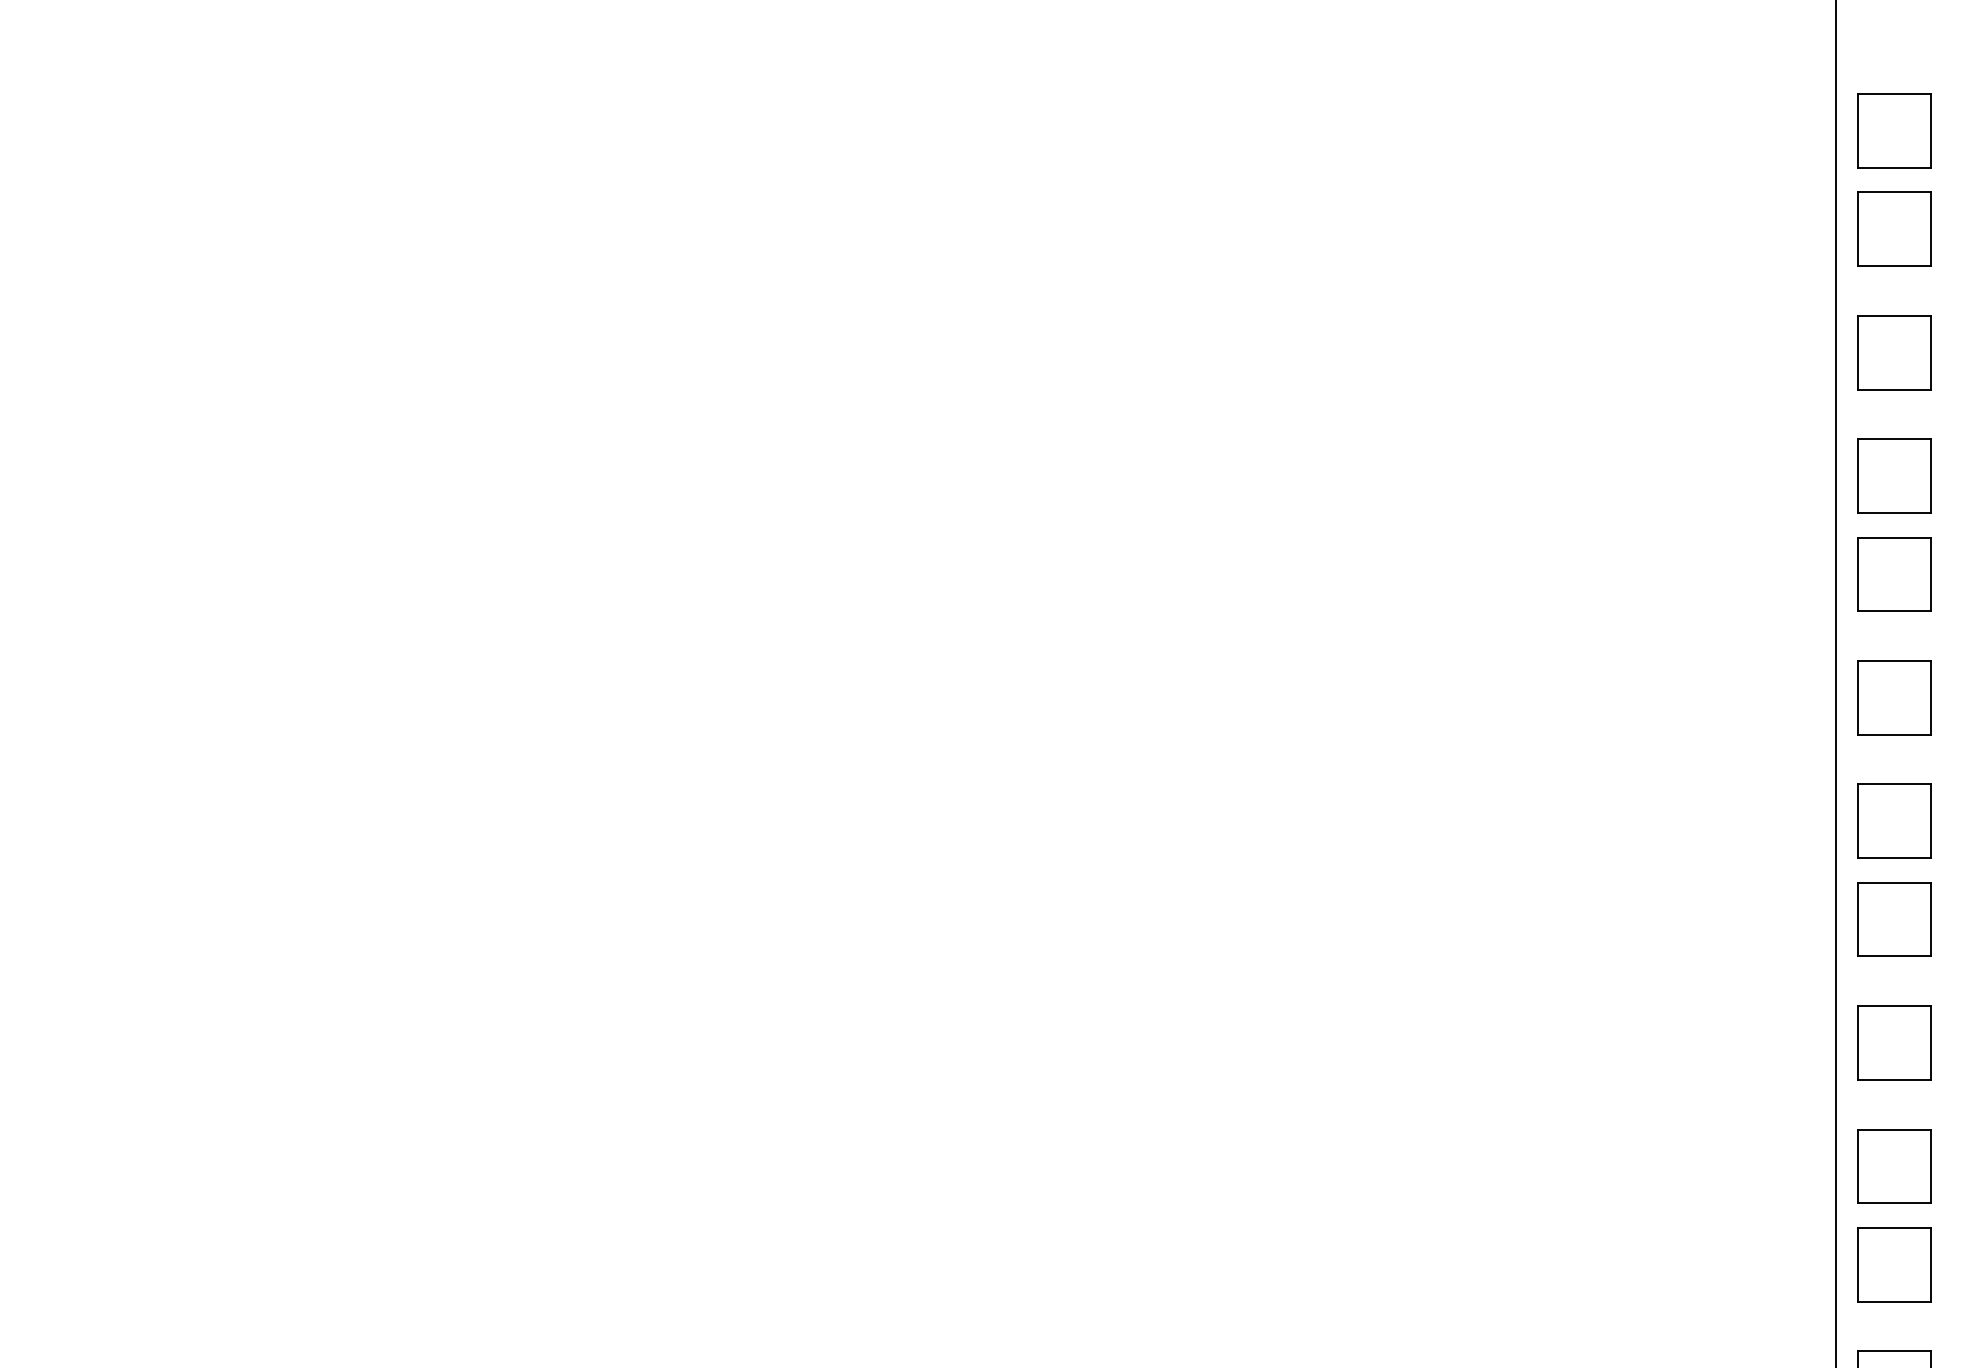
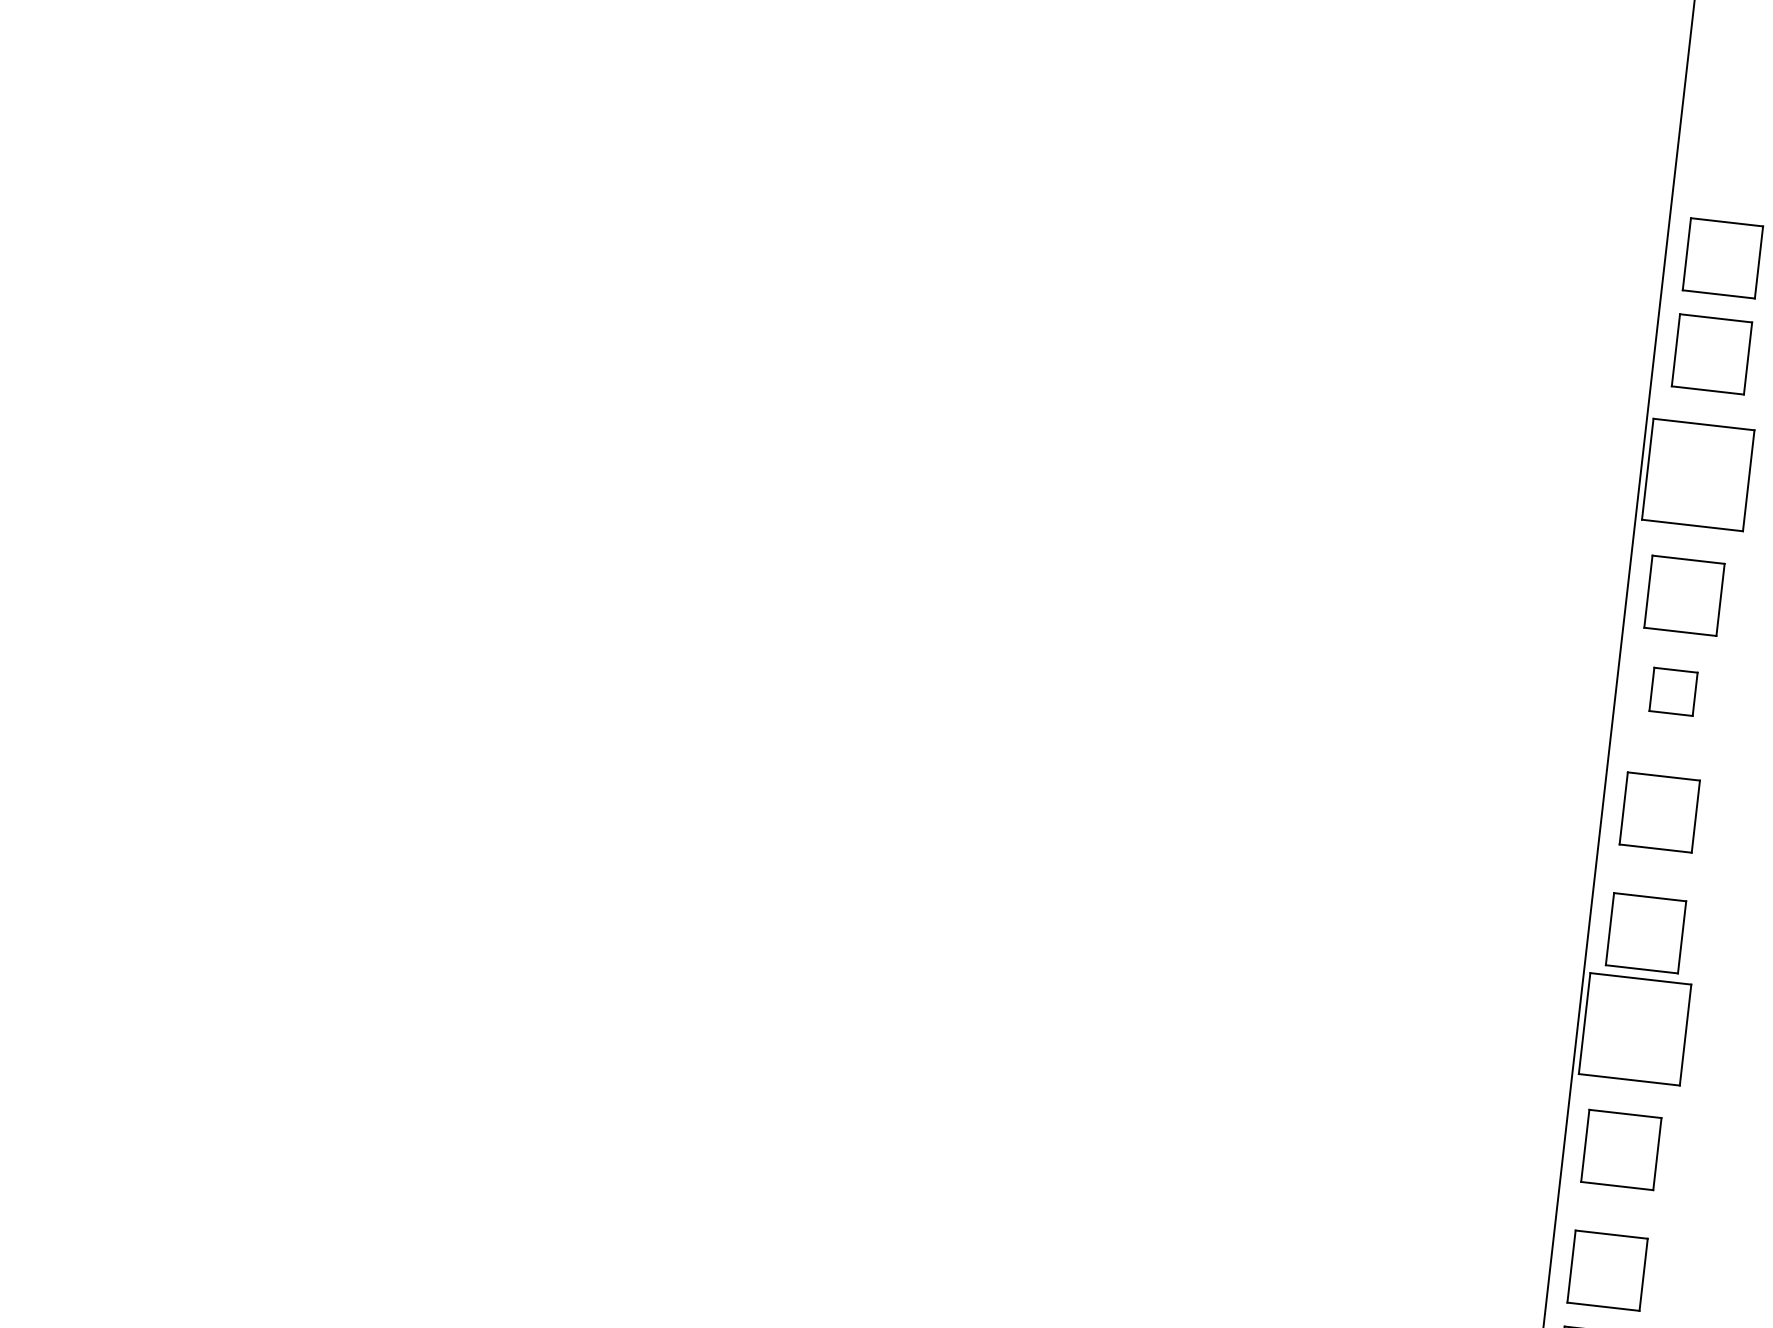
part: (1894, 352) -> (1698, 474), size x1.4
part: (1894, 574) -> (1673, 691), size x0.6
part: (1894, 919) -> (1635, 1029), size x1.4

